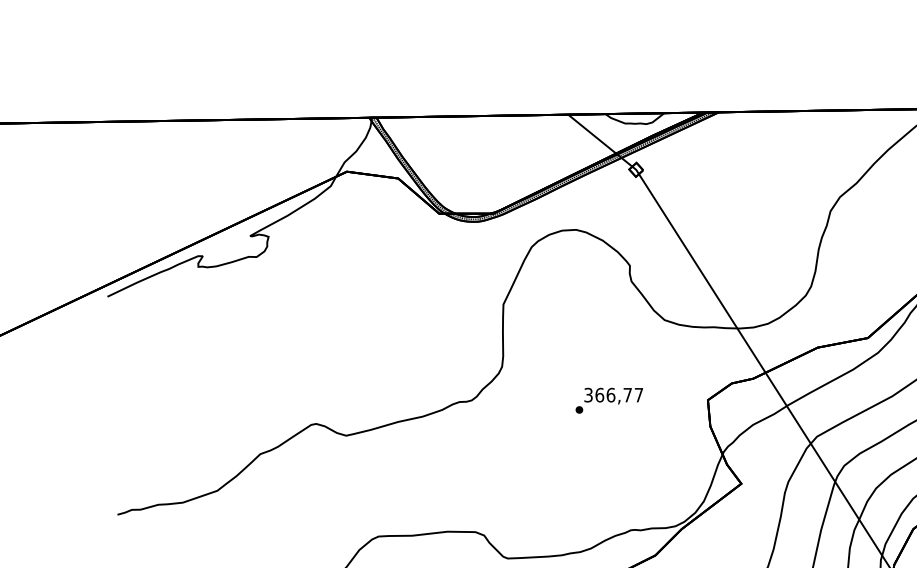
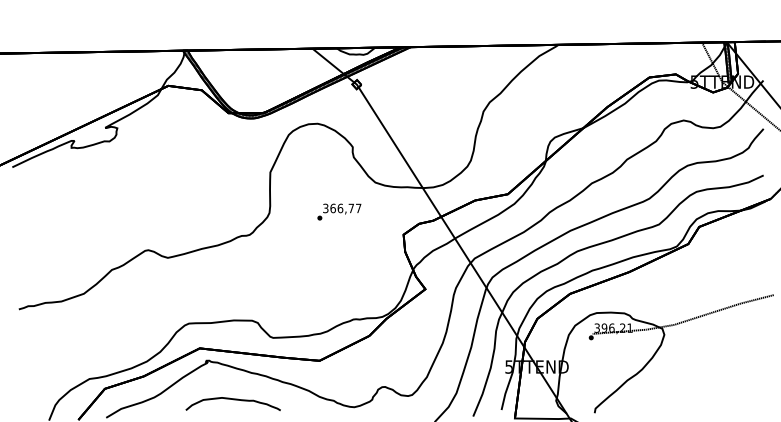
text: (609, 399) -> (339, 211), moved

